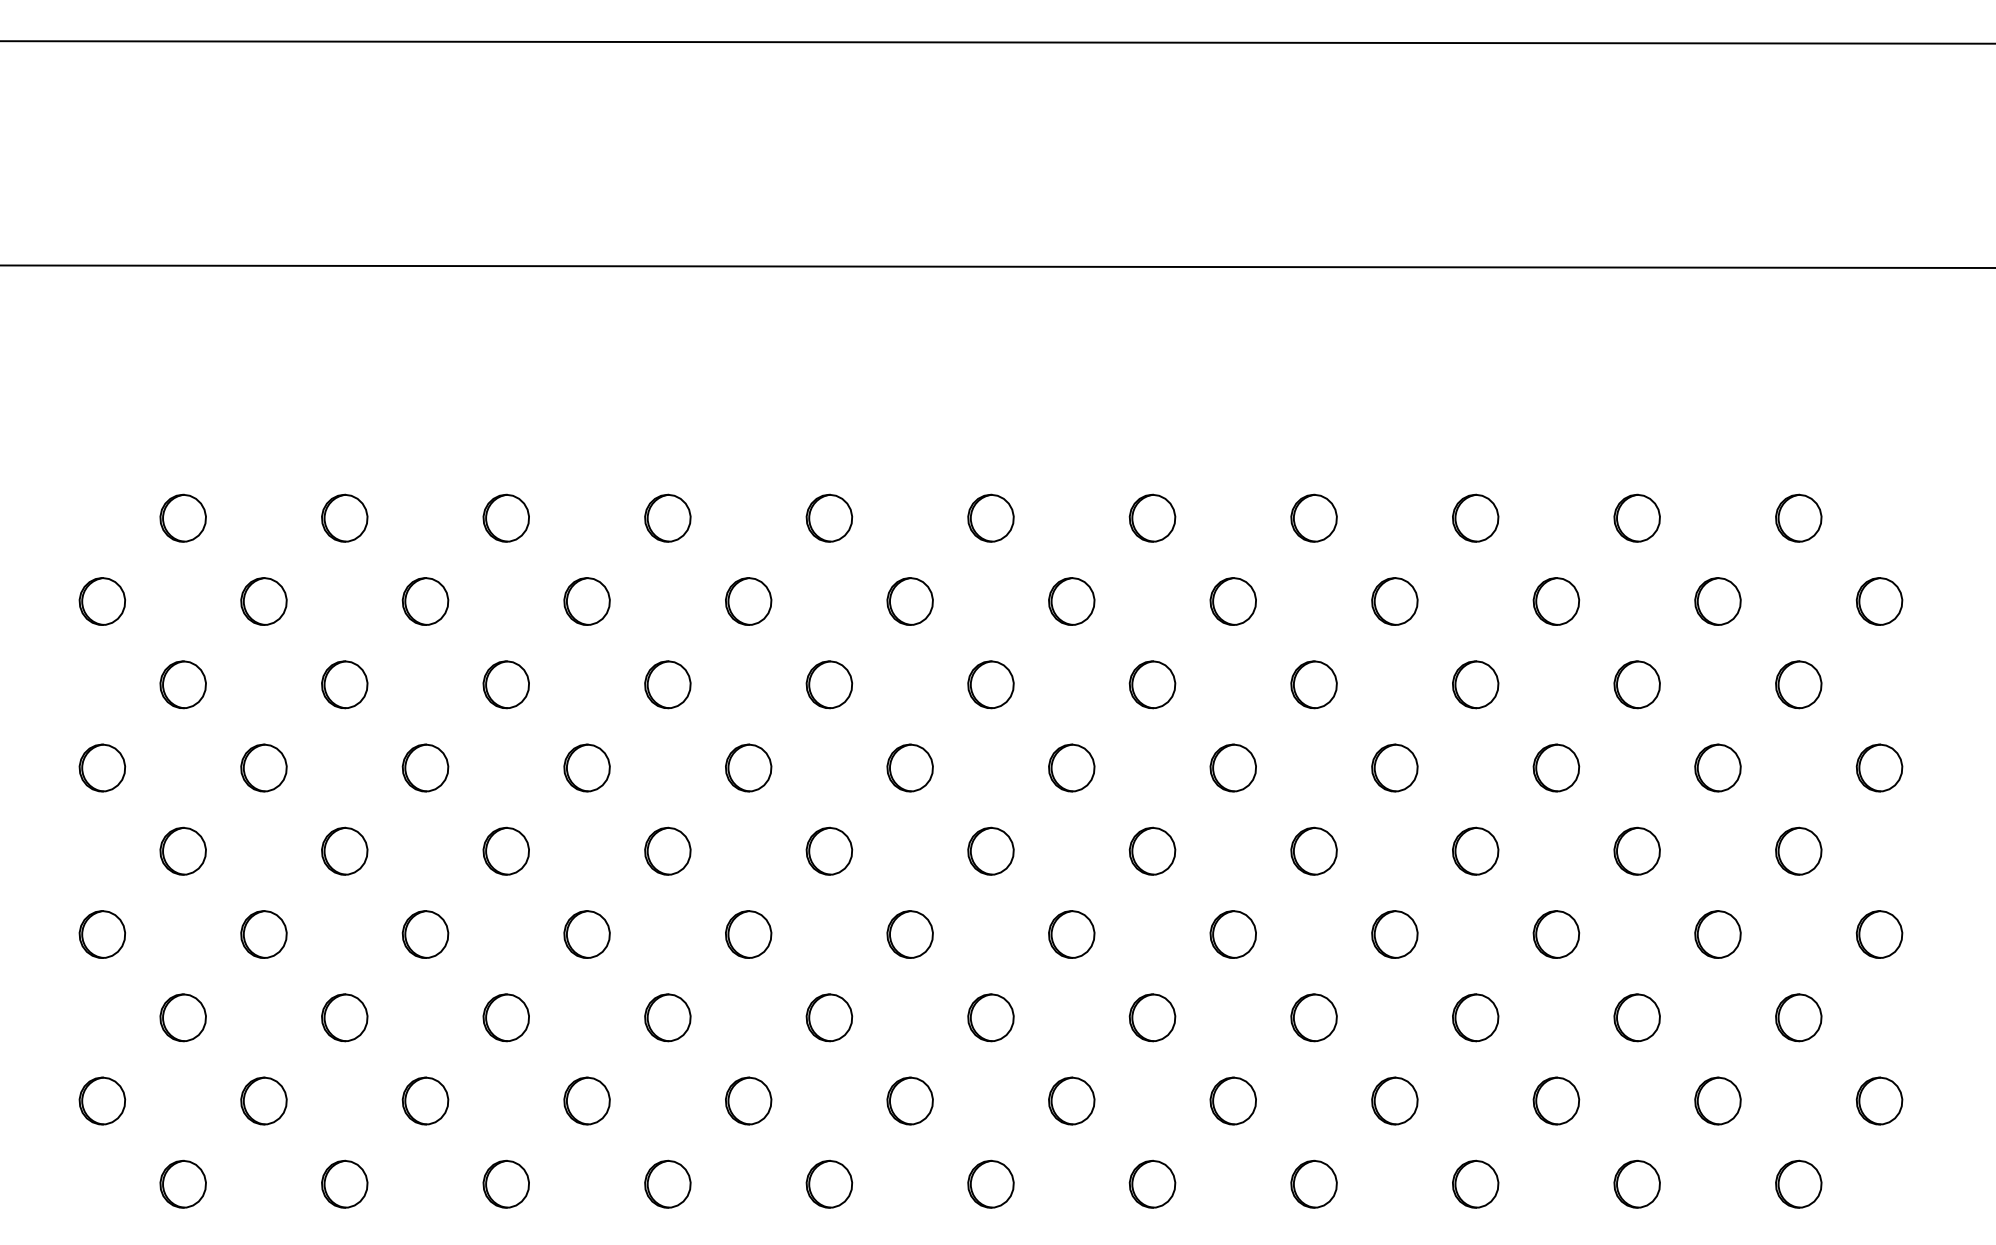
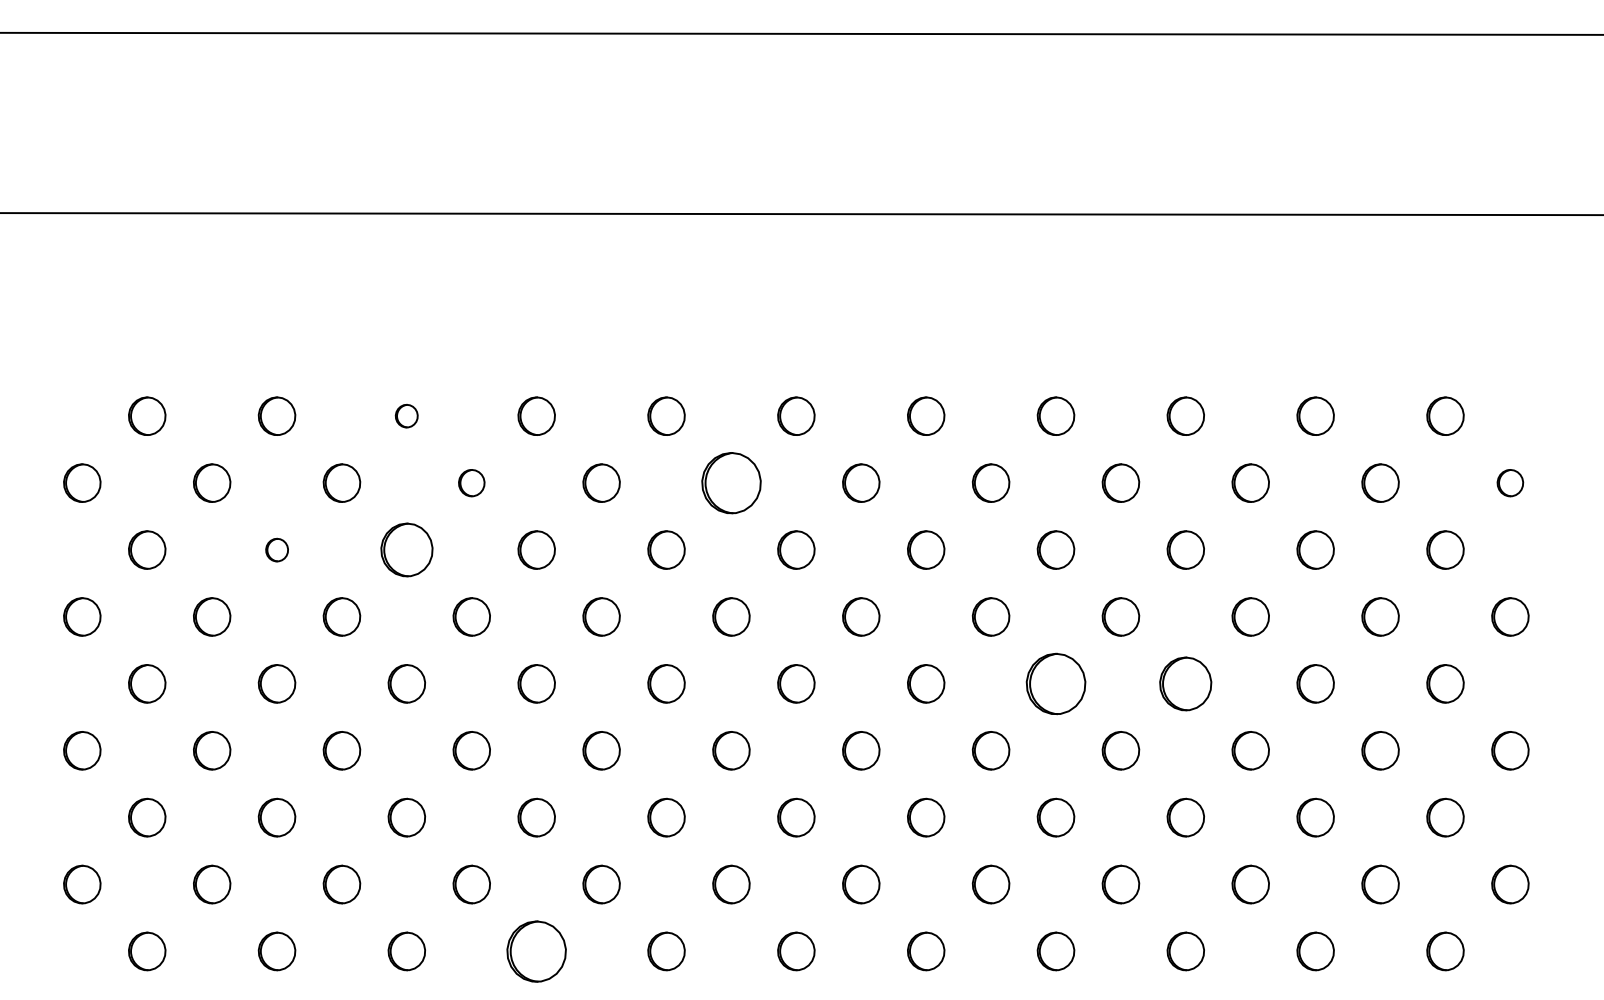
part: (505, 517) -> (406, 415), size x0.6
part: (586, 601) -> (471, 483), size x0.7
part: (909, 601) -> (730, 483), size x1.6
part: (1879, 601) -> (1510, 483), size x0.7
part: (344, 684) -> (276, 549), size x0.6
part: (505, 684) -> (406, 549), size x1.4
part: (1313, 850) -> (1055, 683), size x1.6
part: (1475, 850) -> (1185, 683), size x1.4
part: (667, 1183) -> (536, 950), size x1.6

